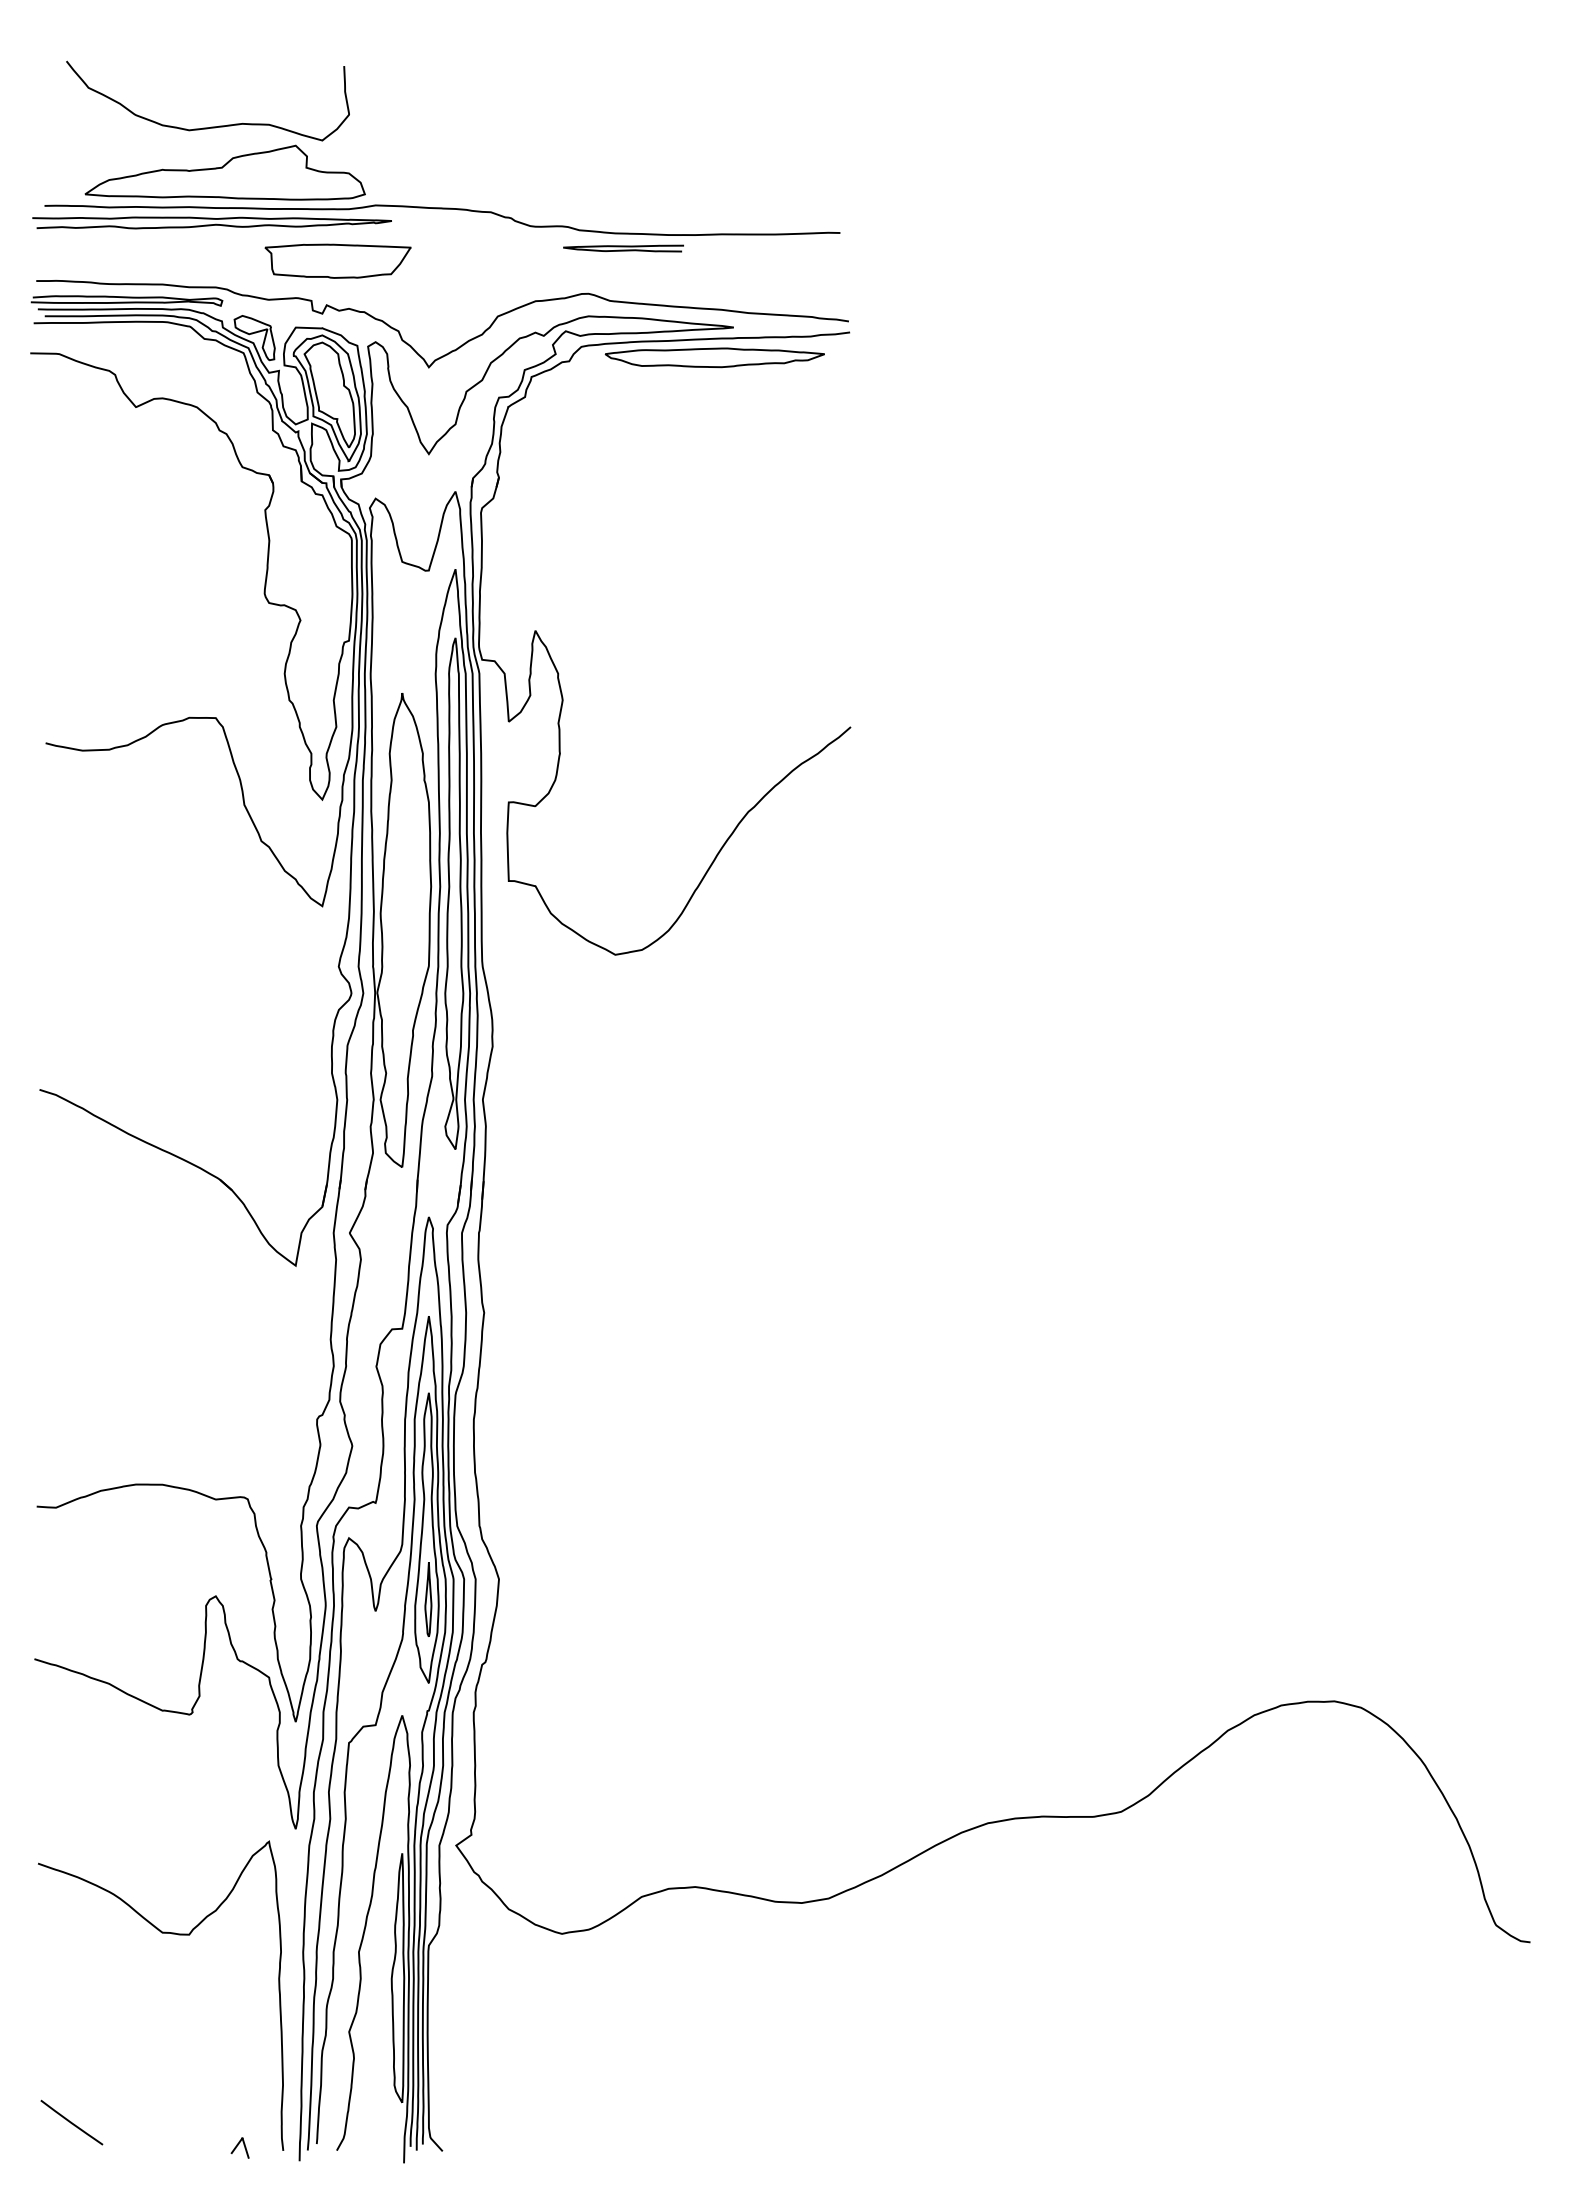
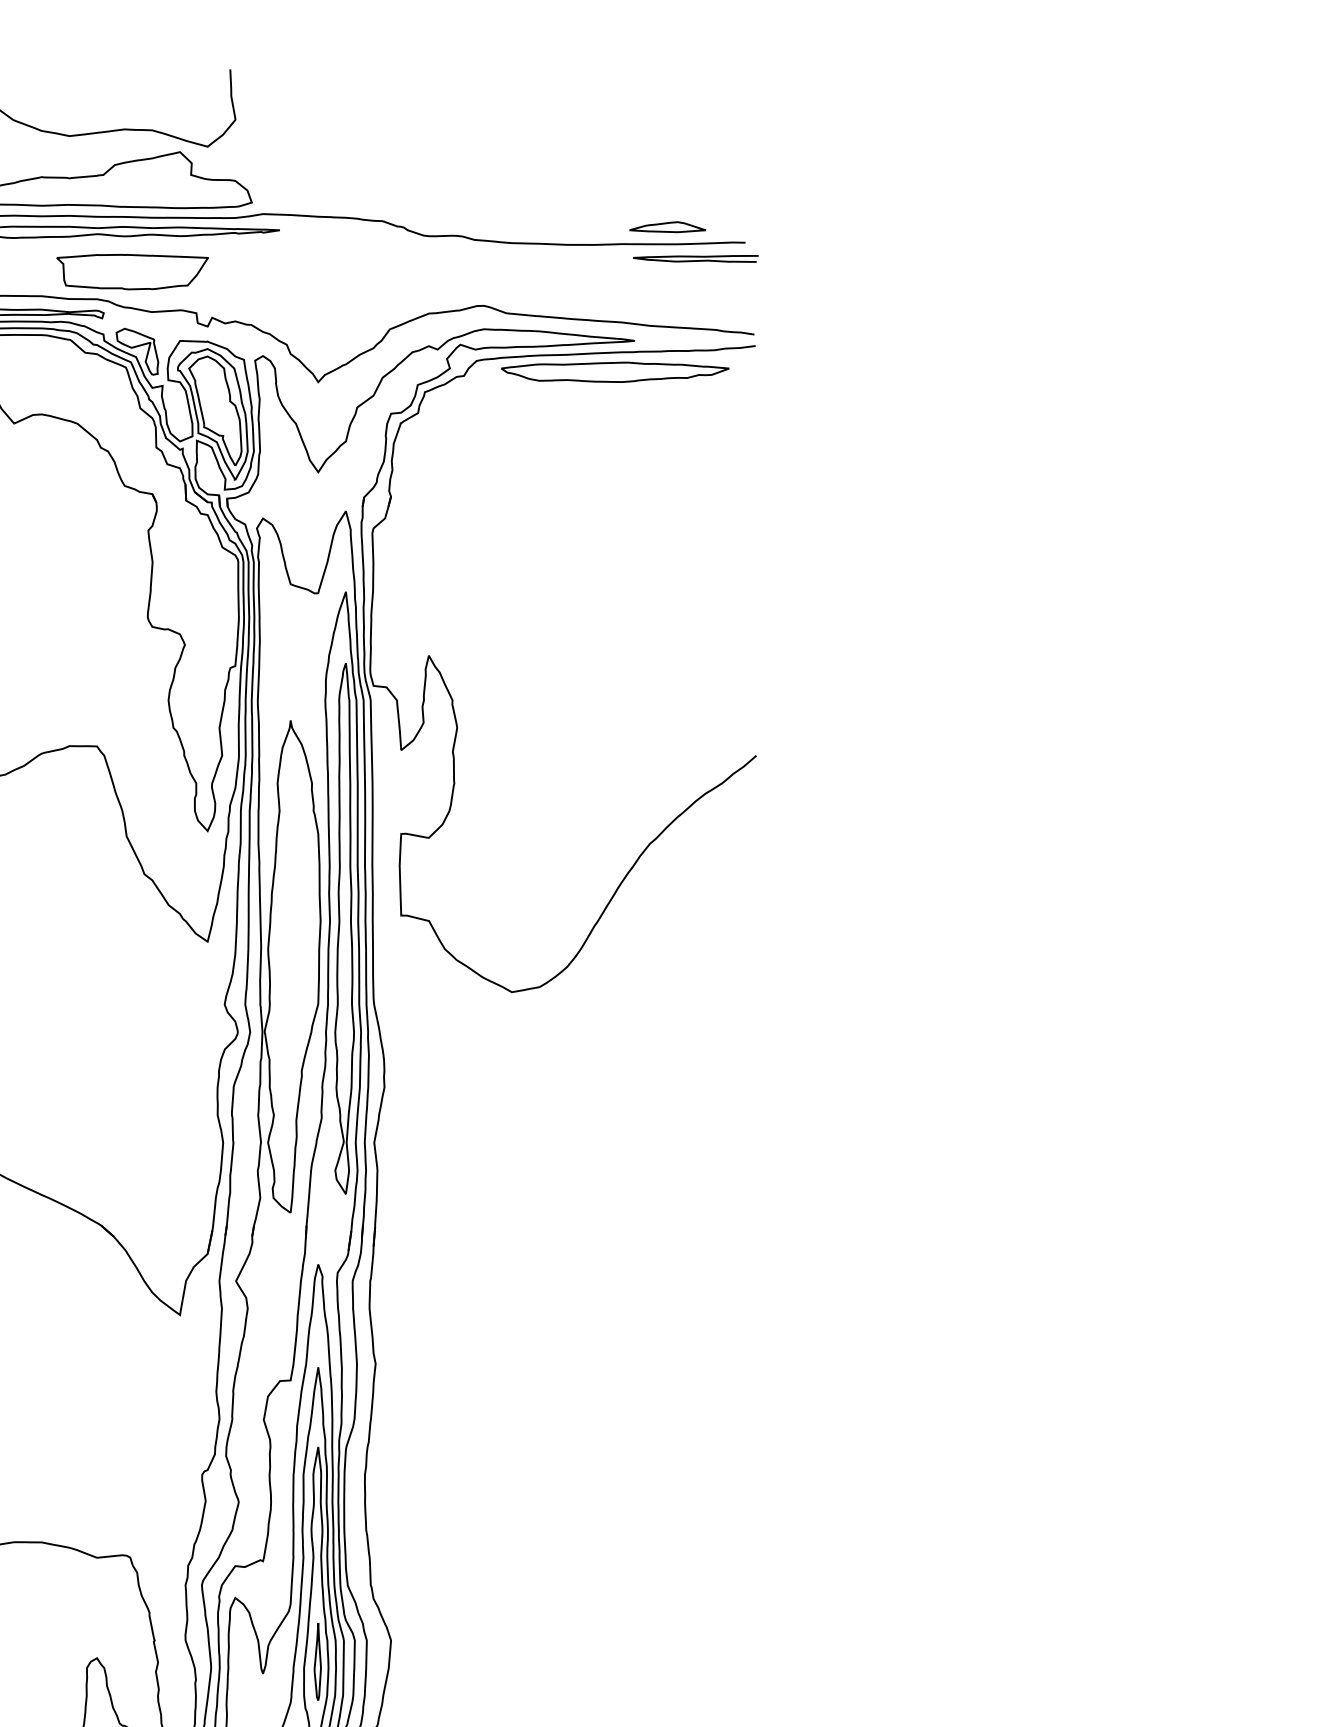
part: (765, 217) -> (667, 226), added
curve: (623, 247) -> (695, 257), moved
part: (337, 260) -> (132, 271), moved

